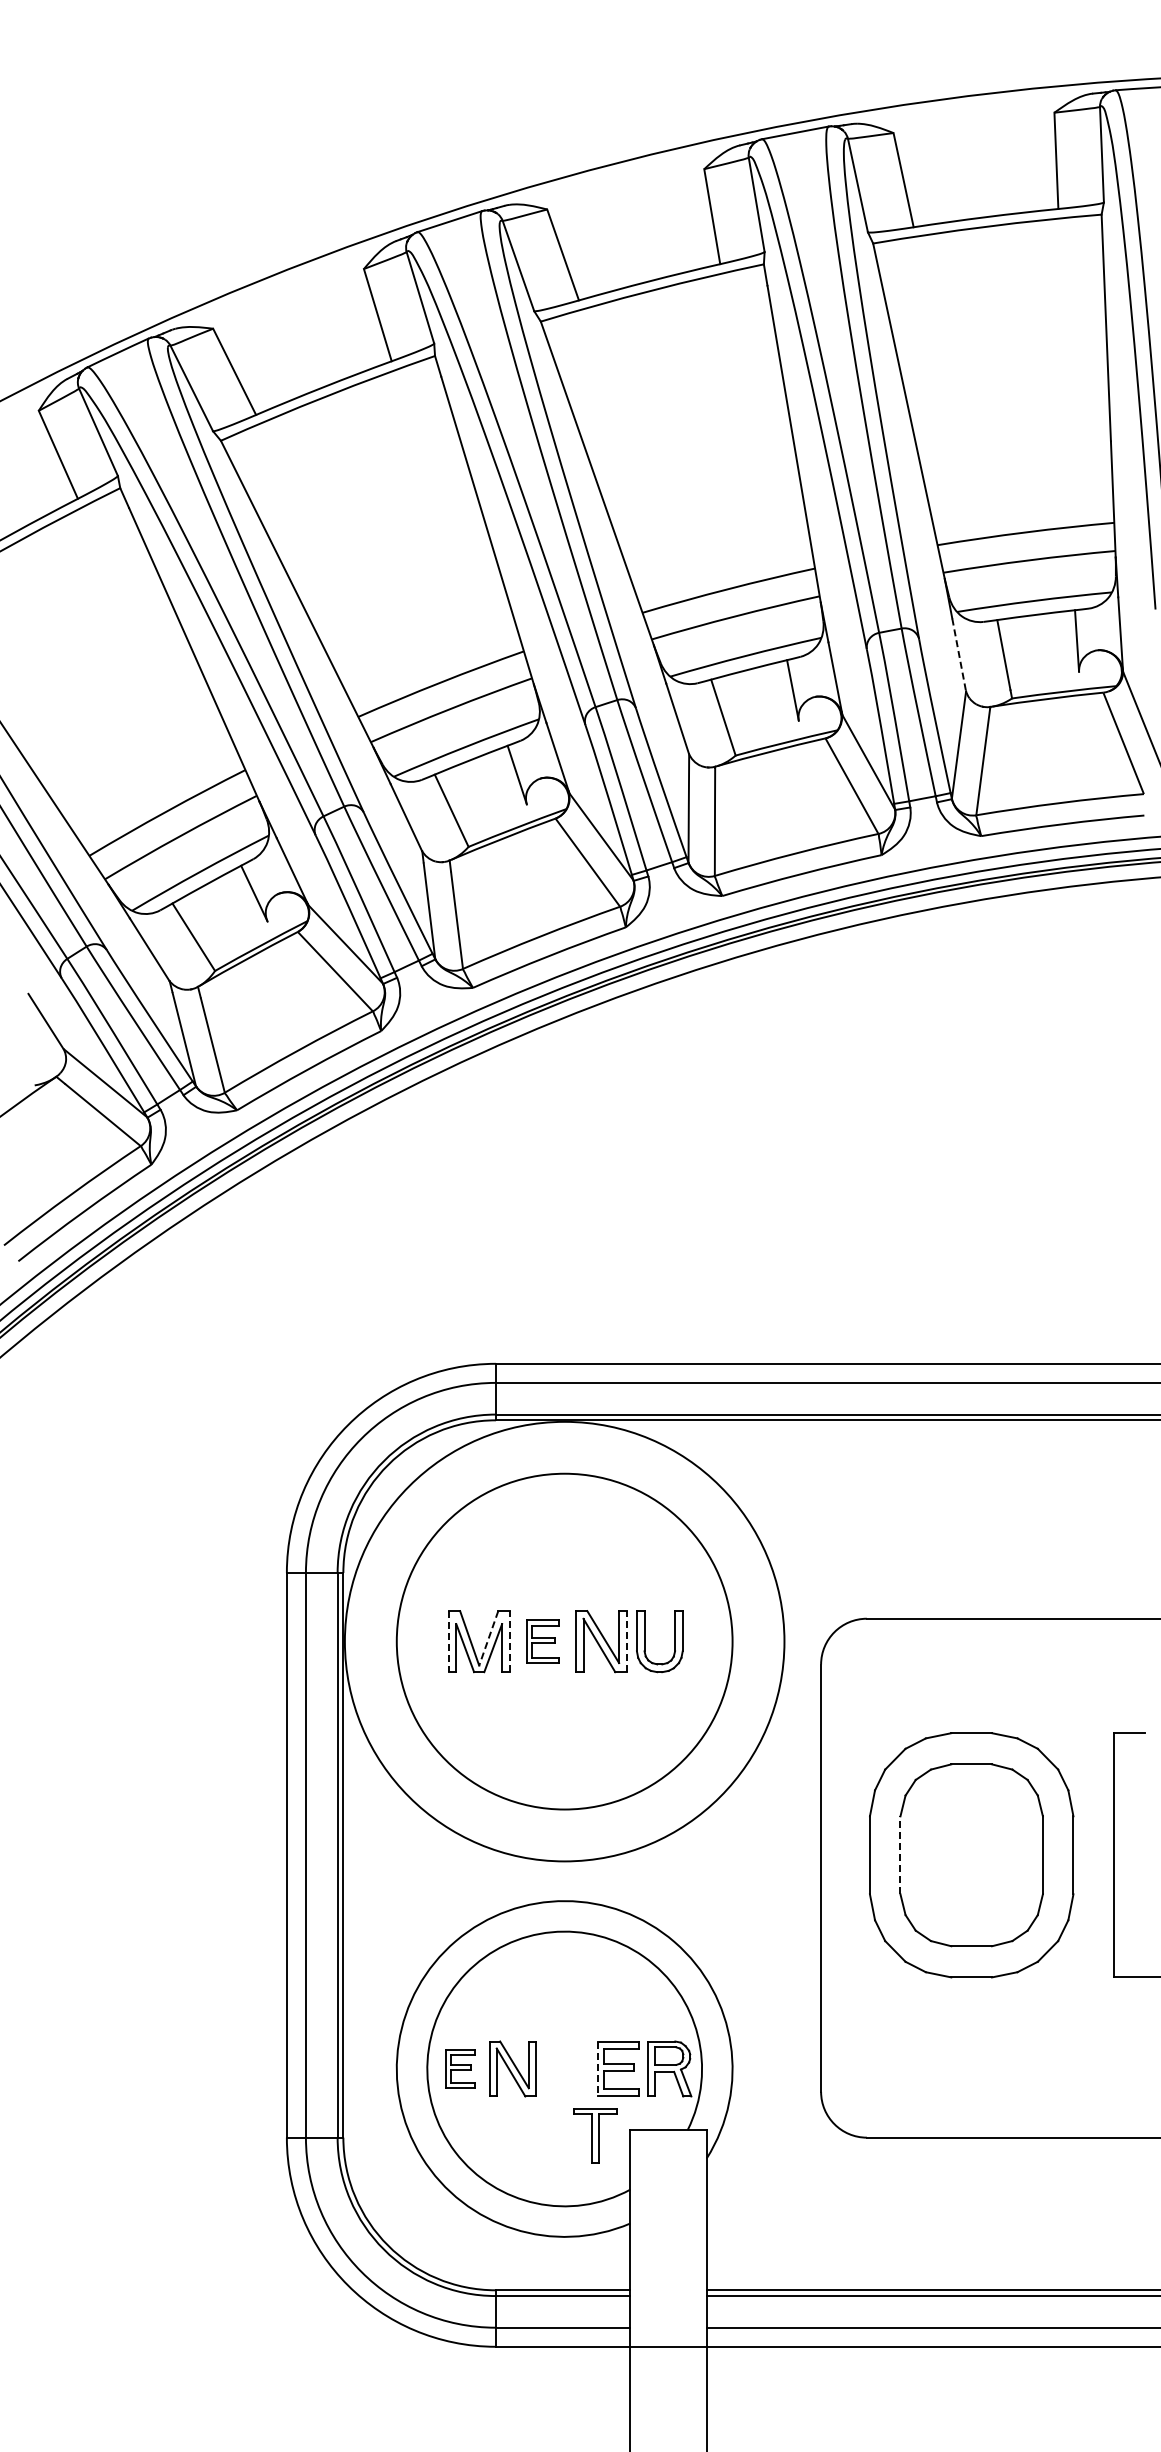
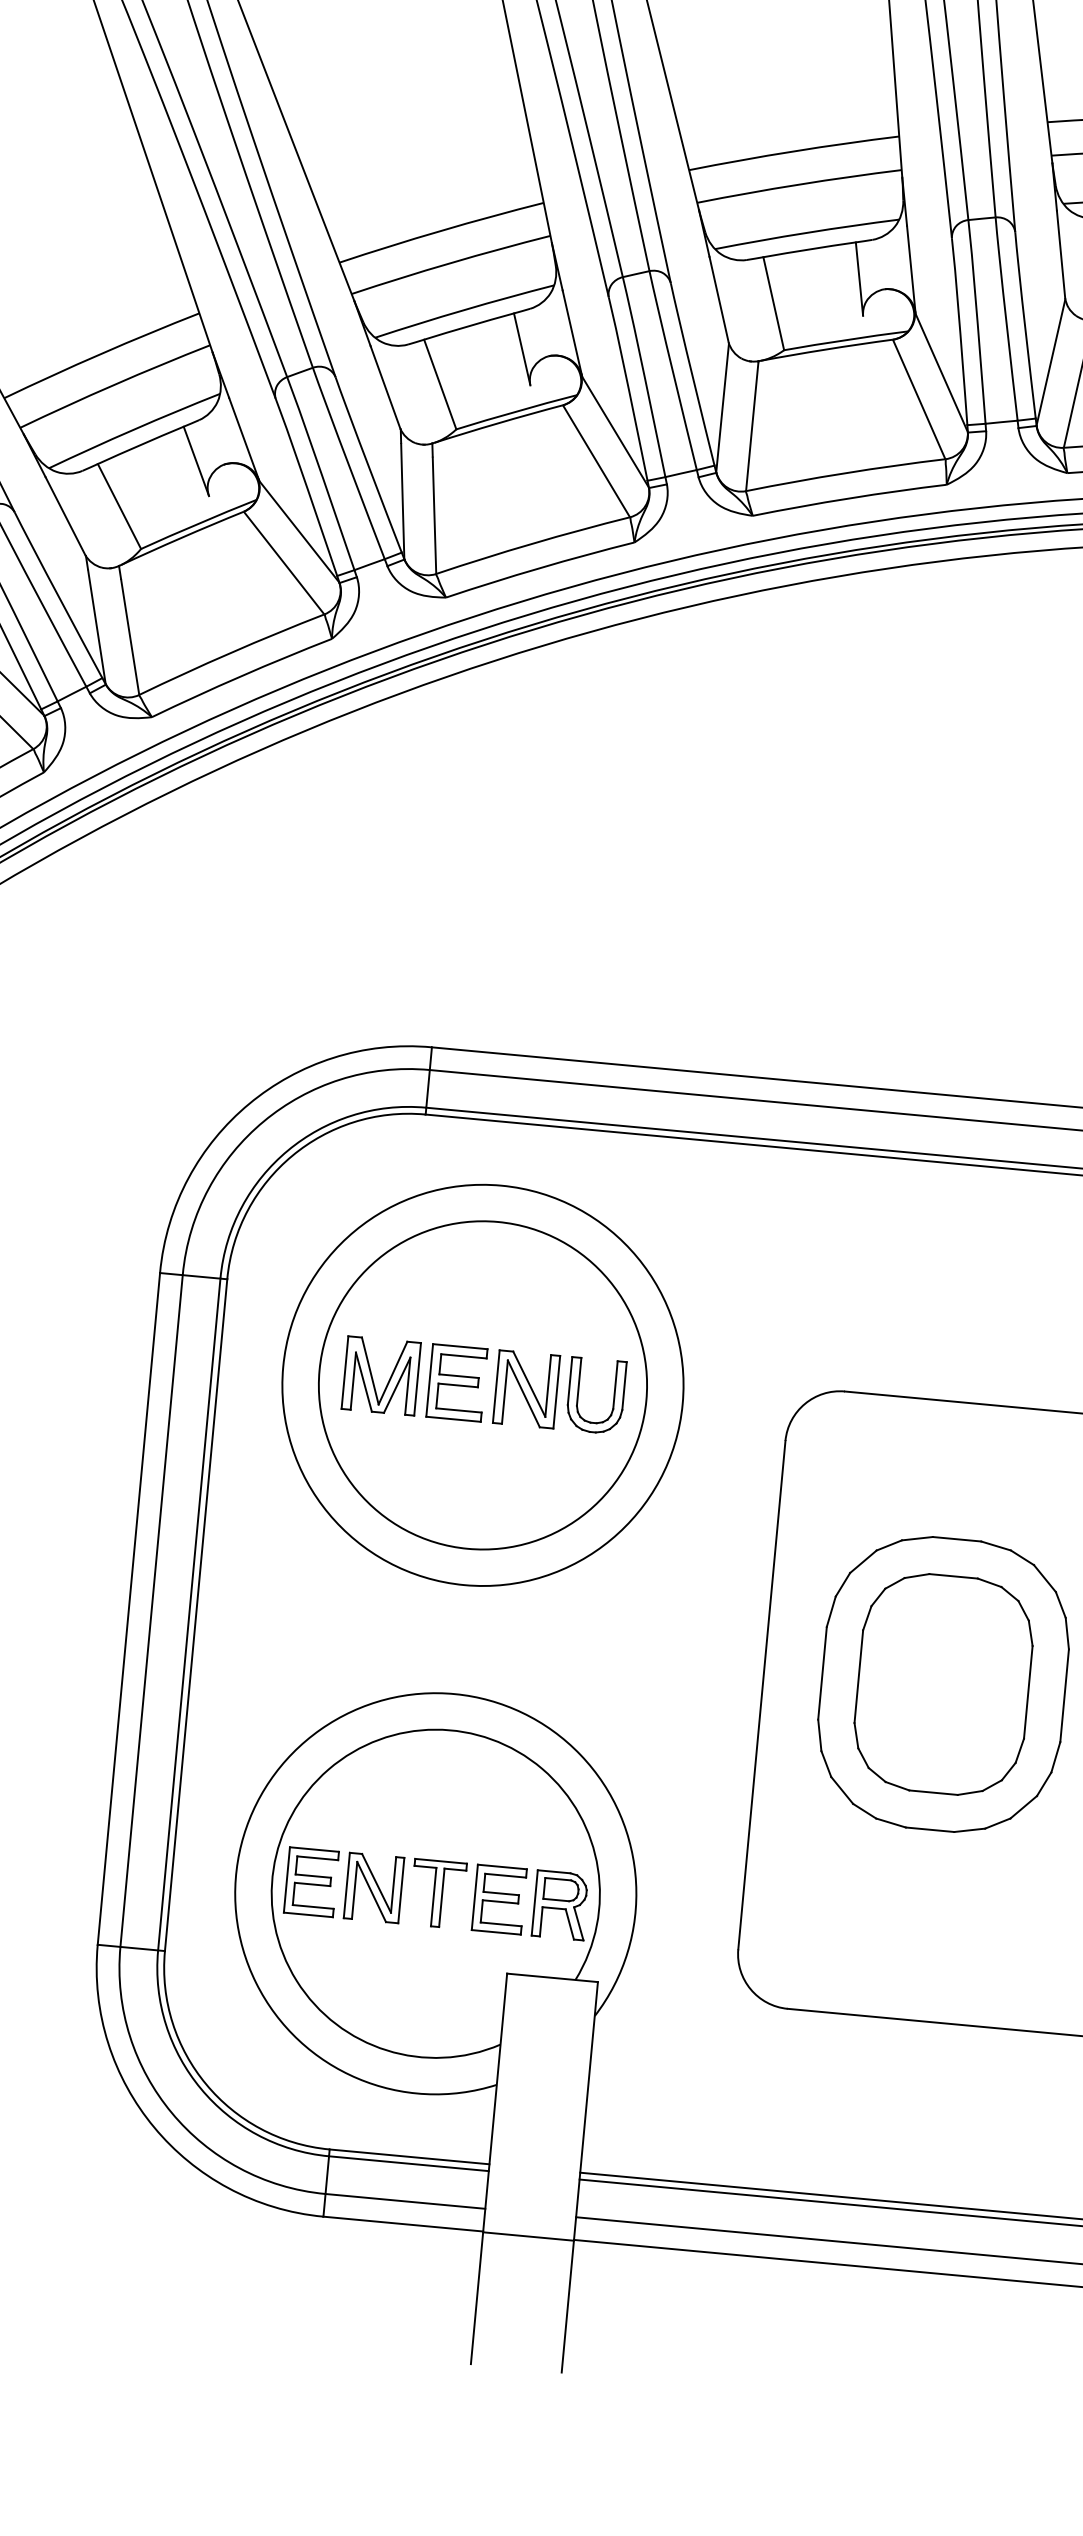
line: (959, 654) -> (1061, 254), dashed -> solid
line: (488, 1638) -> (392, 1373), dashed -> solid
line: (448, 1641) -> (344, 1372), dashed -> solid
line: (509, 1641) -> (417, 1379), dashed -> solid
part: (542, 1641) -> (456, 1382), size x1.43
circle: (564, 1641) -> (482, 1385), size x0.62
line: (626, 1641) -> (556, 1392), dashed -> solid
line: (900, 1855) -> (858, 1676), dashed -> solid
part: (460, 2068) -> (311, 1881), size x1.43
line: (597, 2069) -> (474, 1898), dashed -> solid
part: (595, 2135) -> (438, 1893), moved

